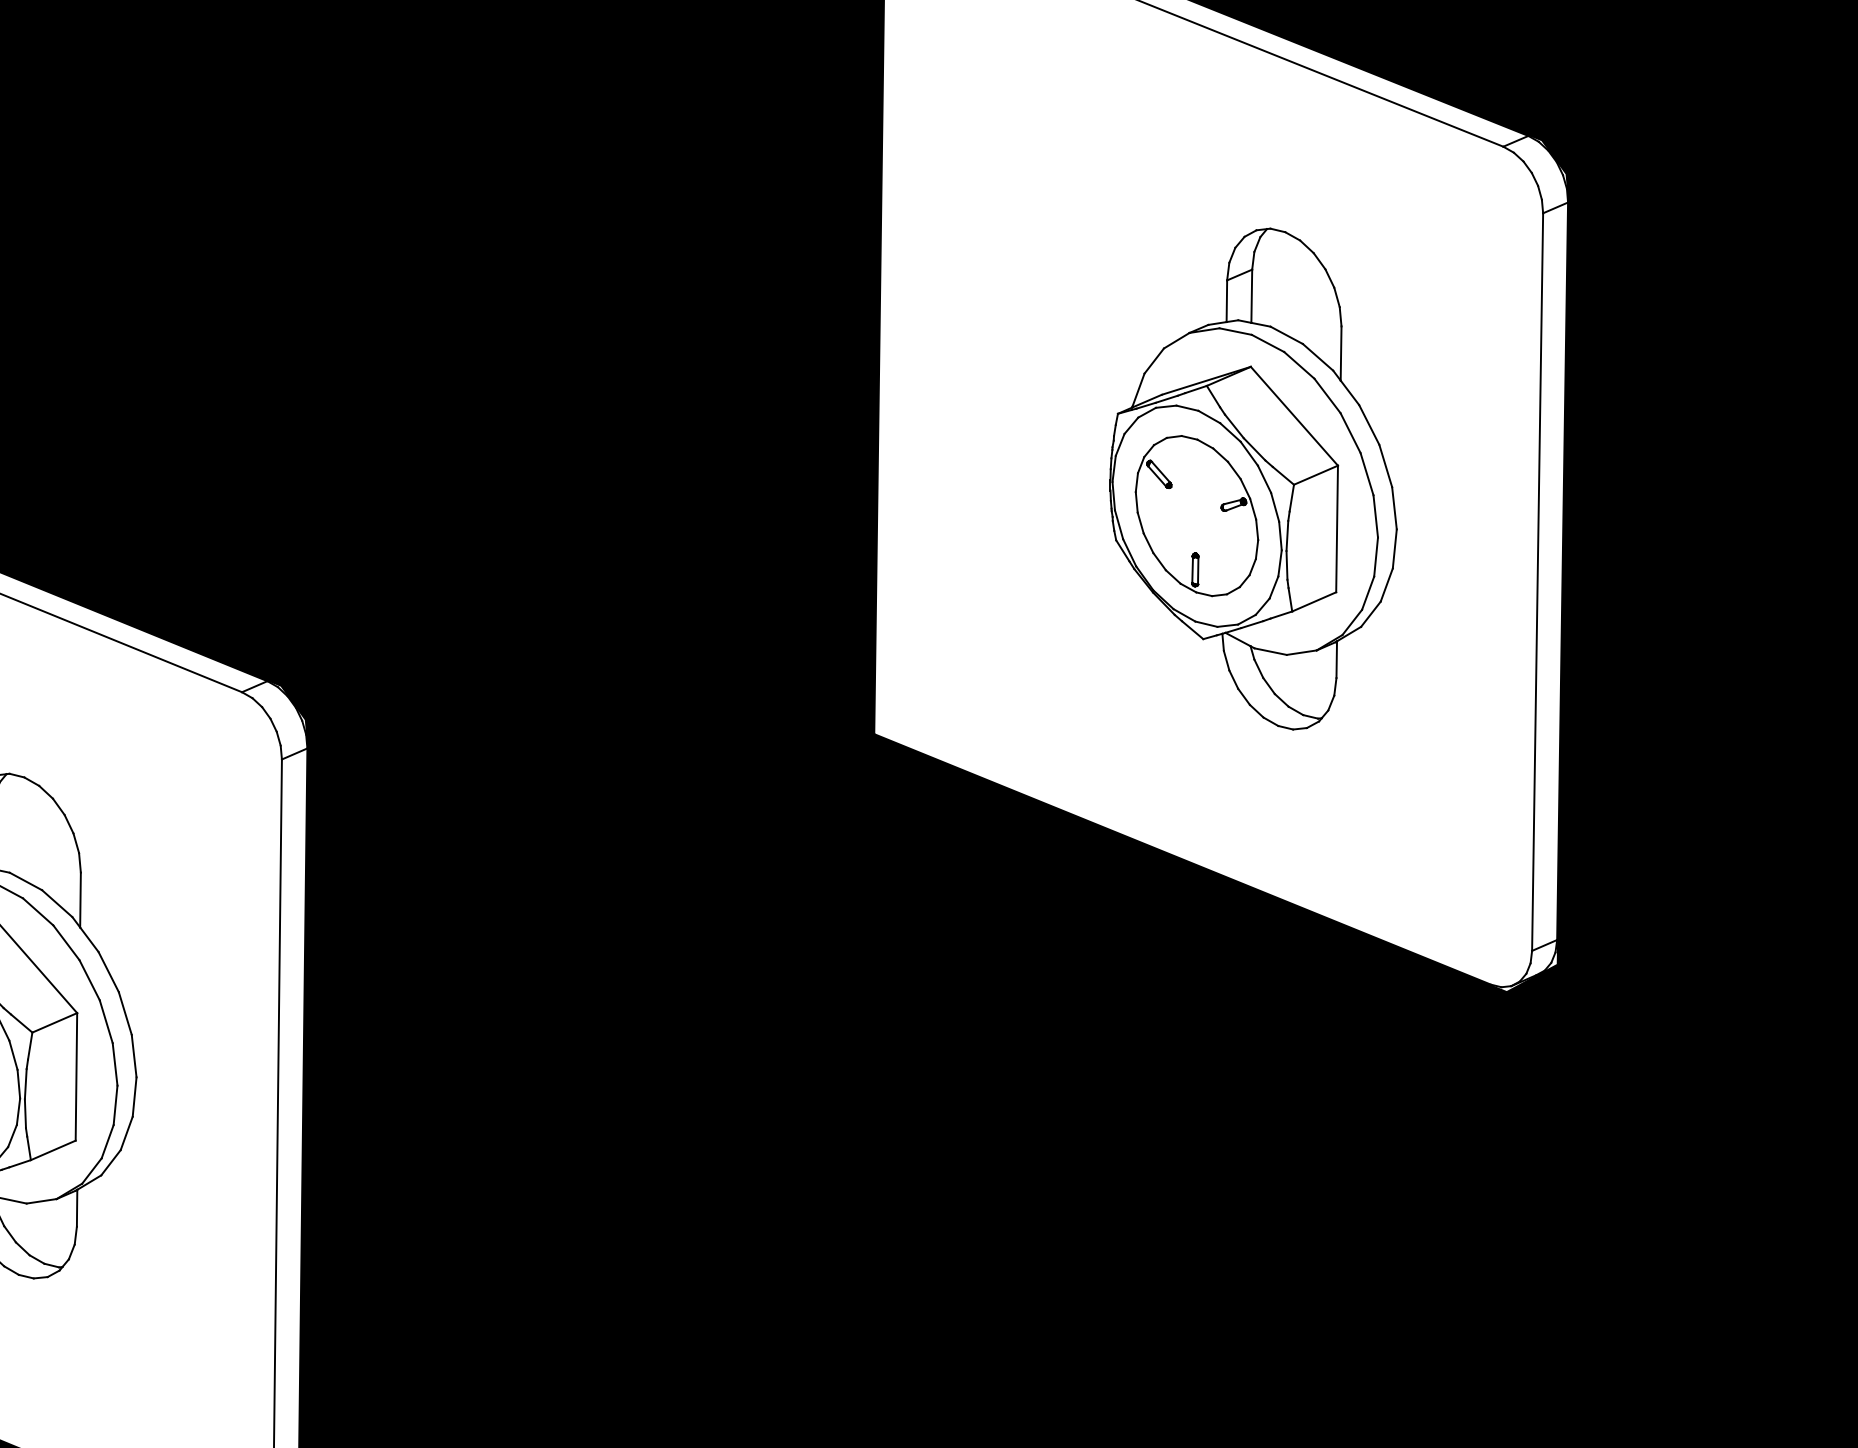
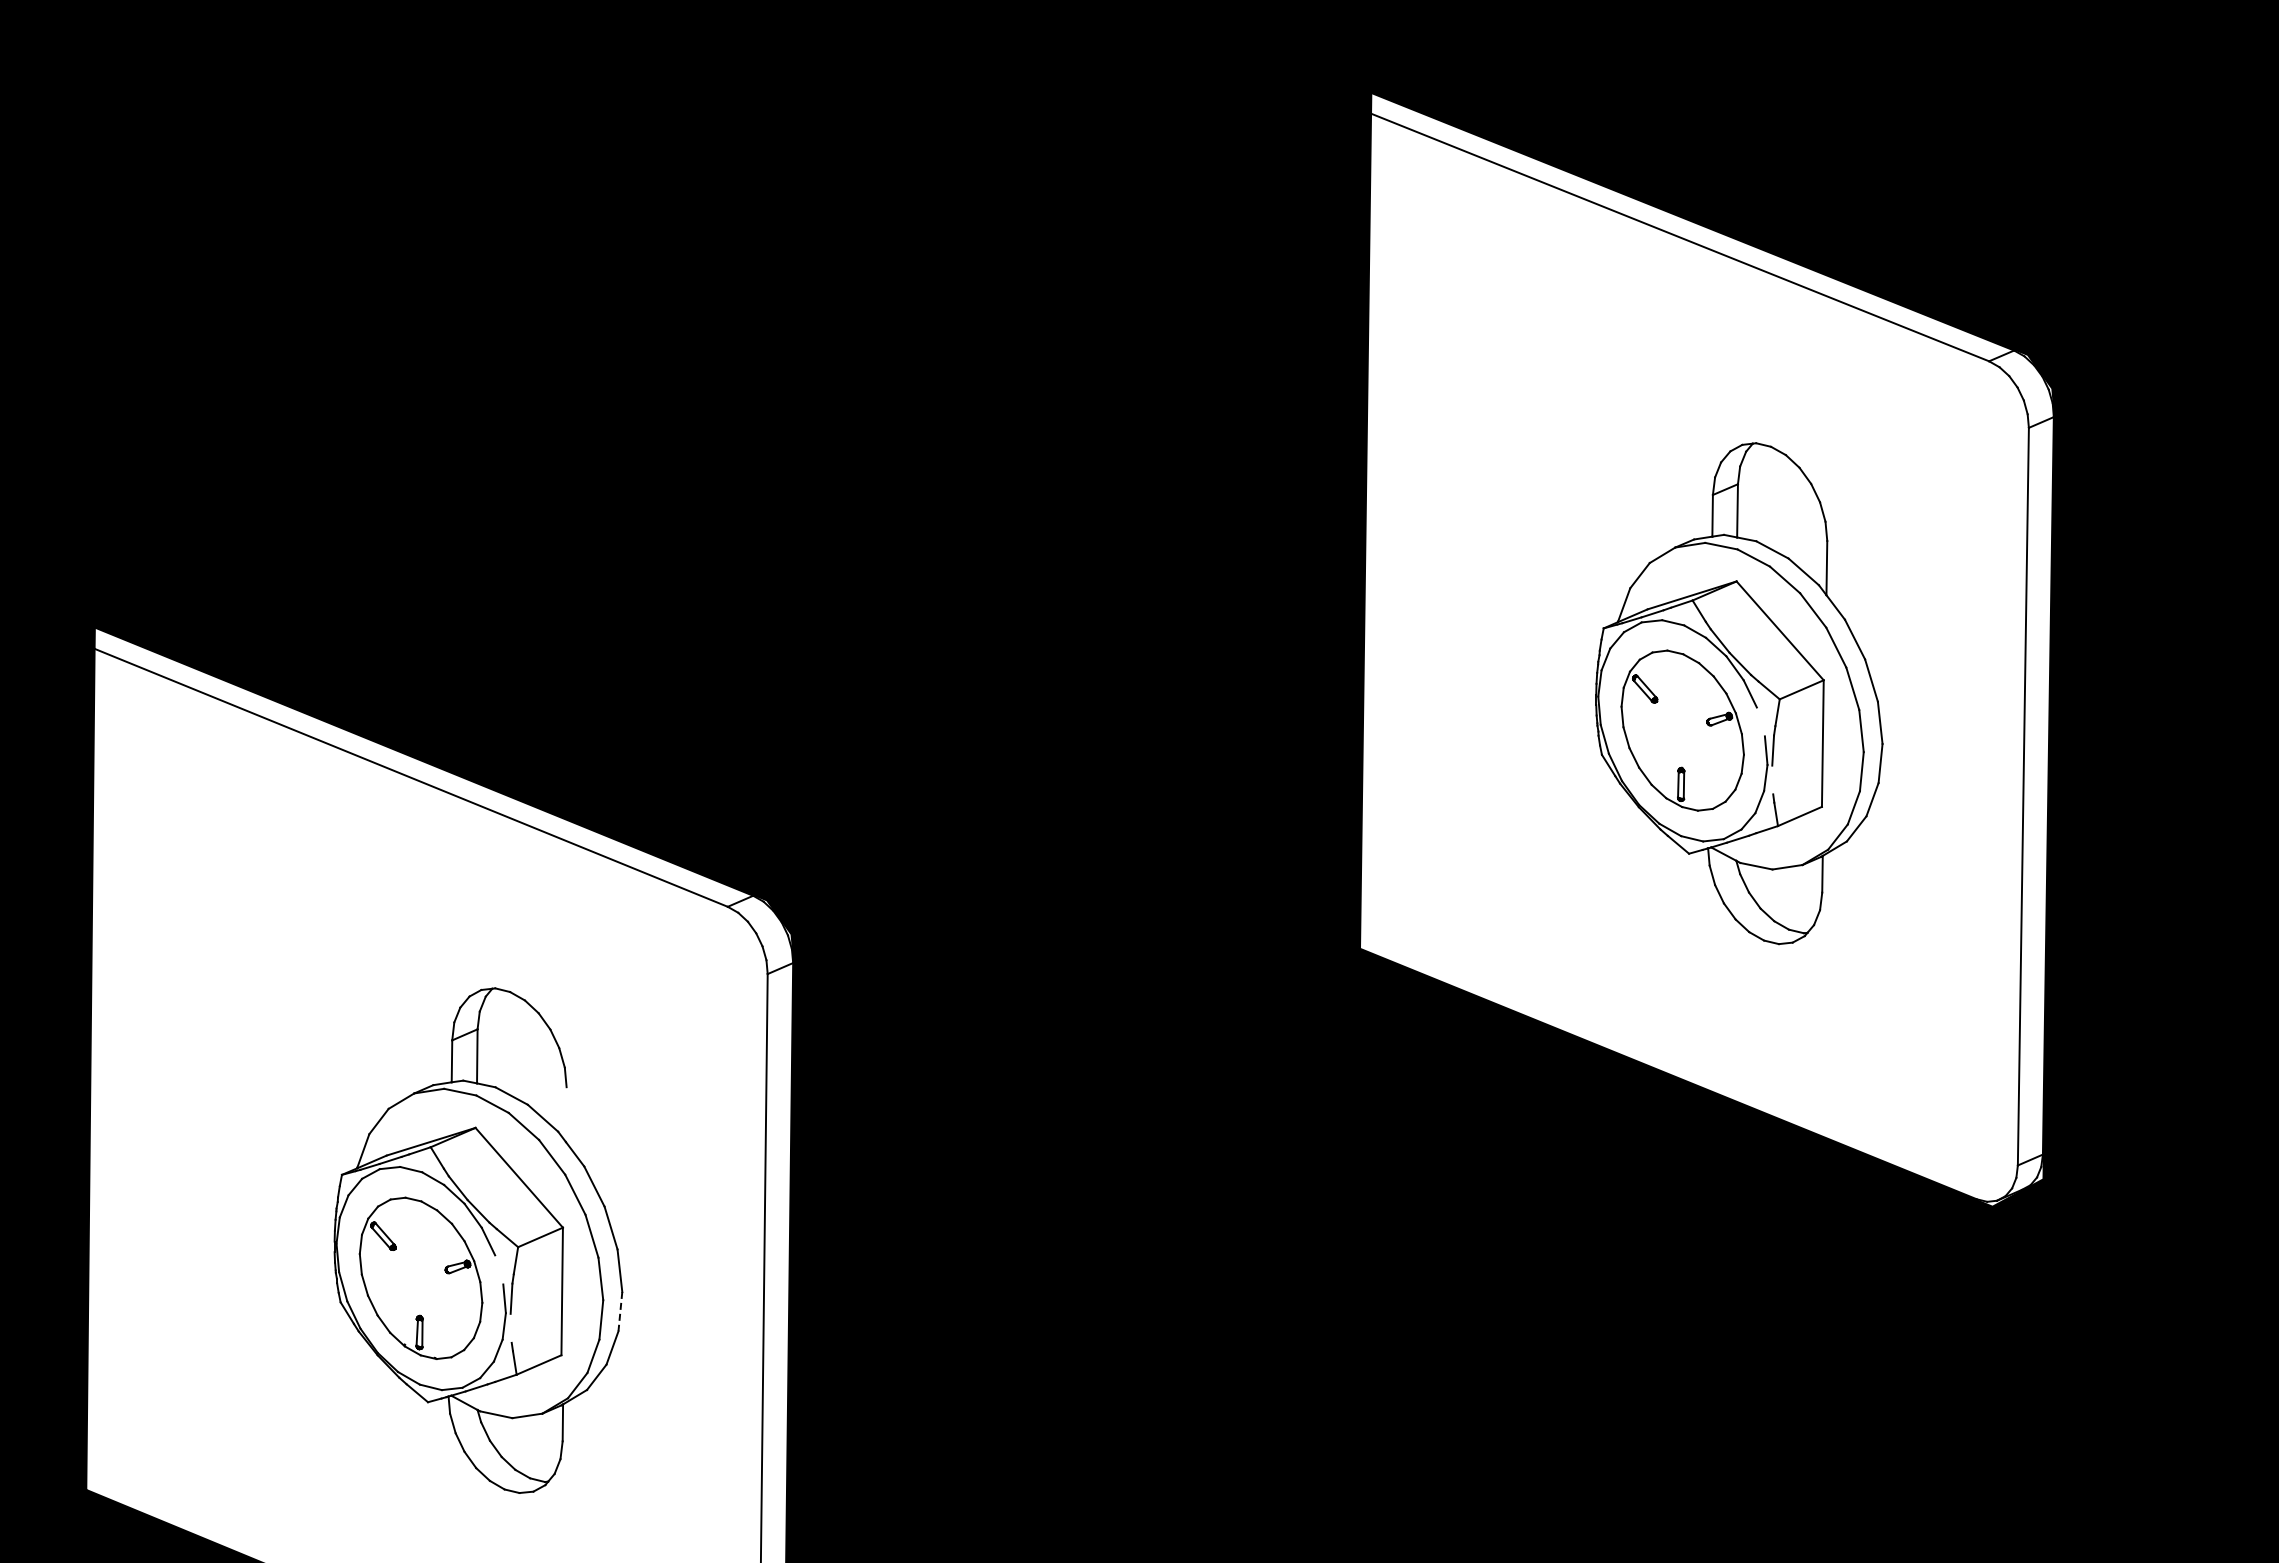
line: (1274, 506) -> (1760, 721), removed
line: (1286, 564) -> (1772, 779), removed
line: (79, 899) -> (565, 1114), removed
line: (13, 1054) -> (499, 1269), removed
line: (134, 1096) -> (620, 1311), solid -> dashed
line: (24, 1112) -> (510, 1327), removed

